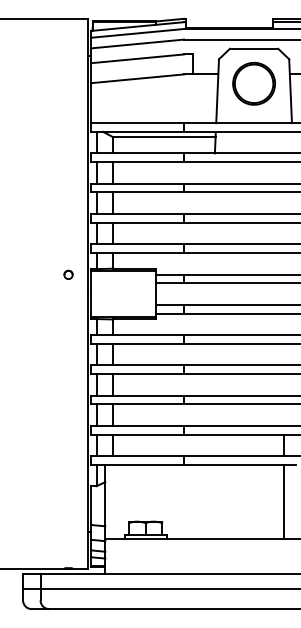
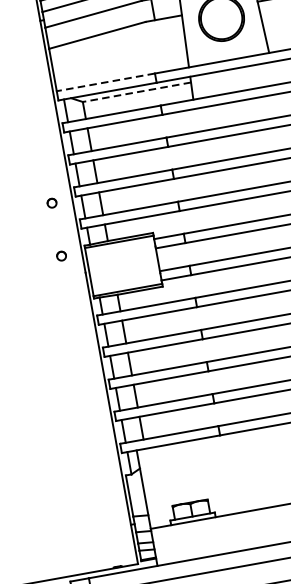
line: (137, 123) -> (105, 82), solid -> dashed
line: (164, 137) -> (136, 92), solid -> dashed
part: (68, 224) -> (51, 202), added

